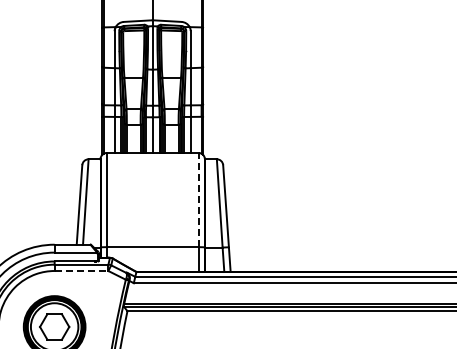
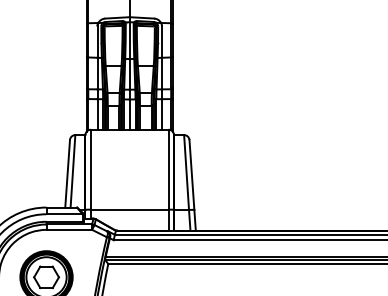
line: (198, 199) -> (168, 169), dashed -> solid
line: (81, 271) -> (69, 230), dashed -> solid

